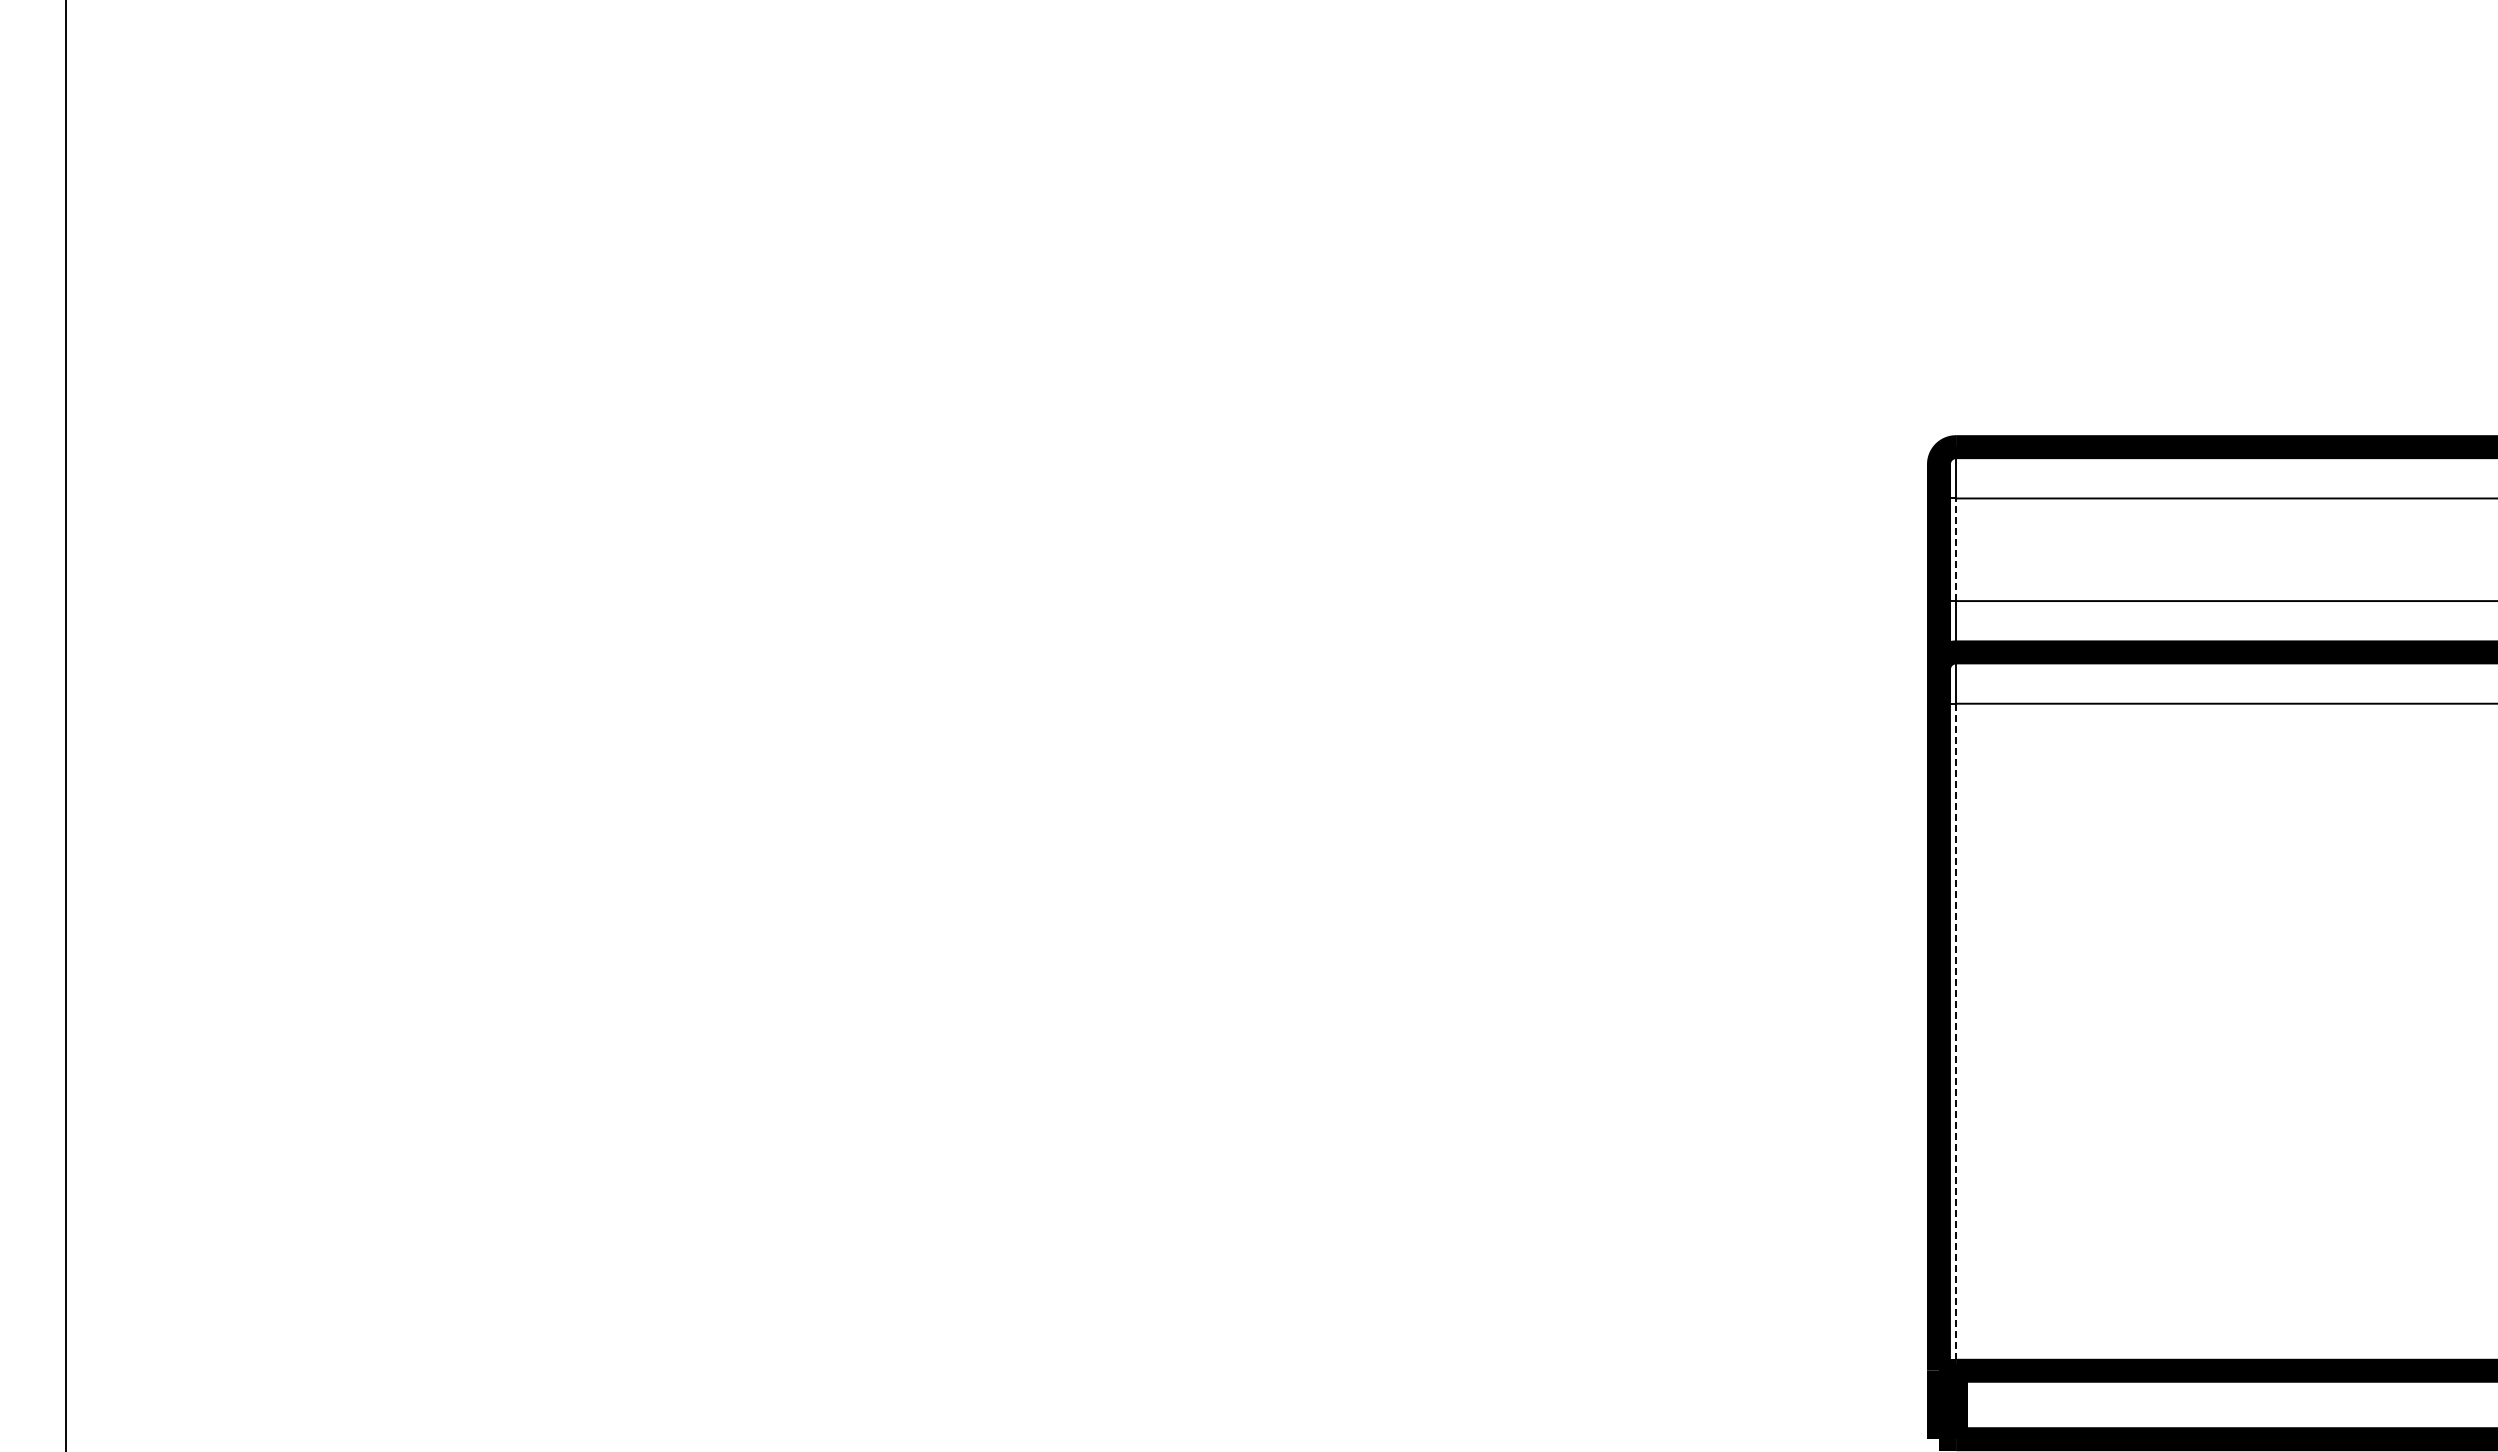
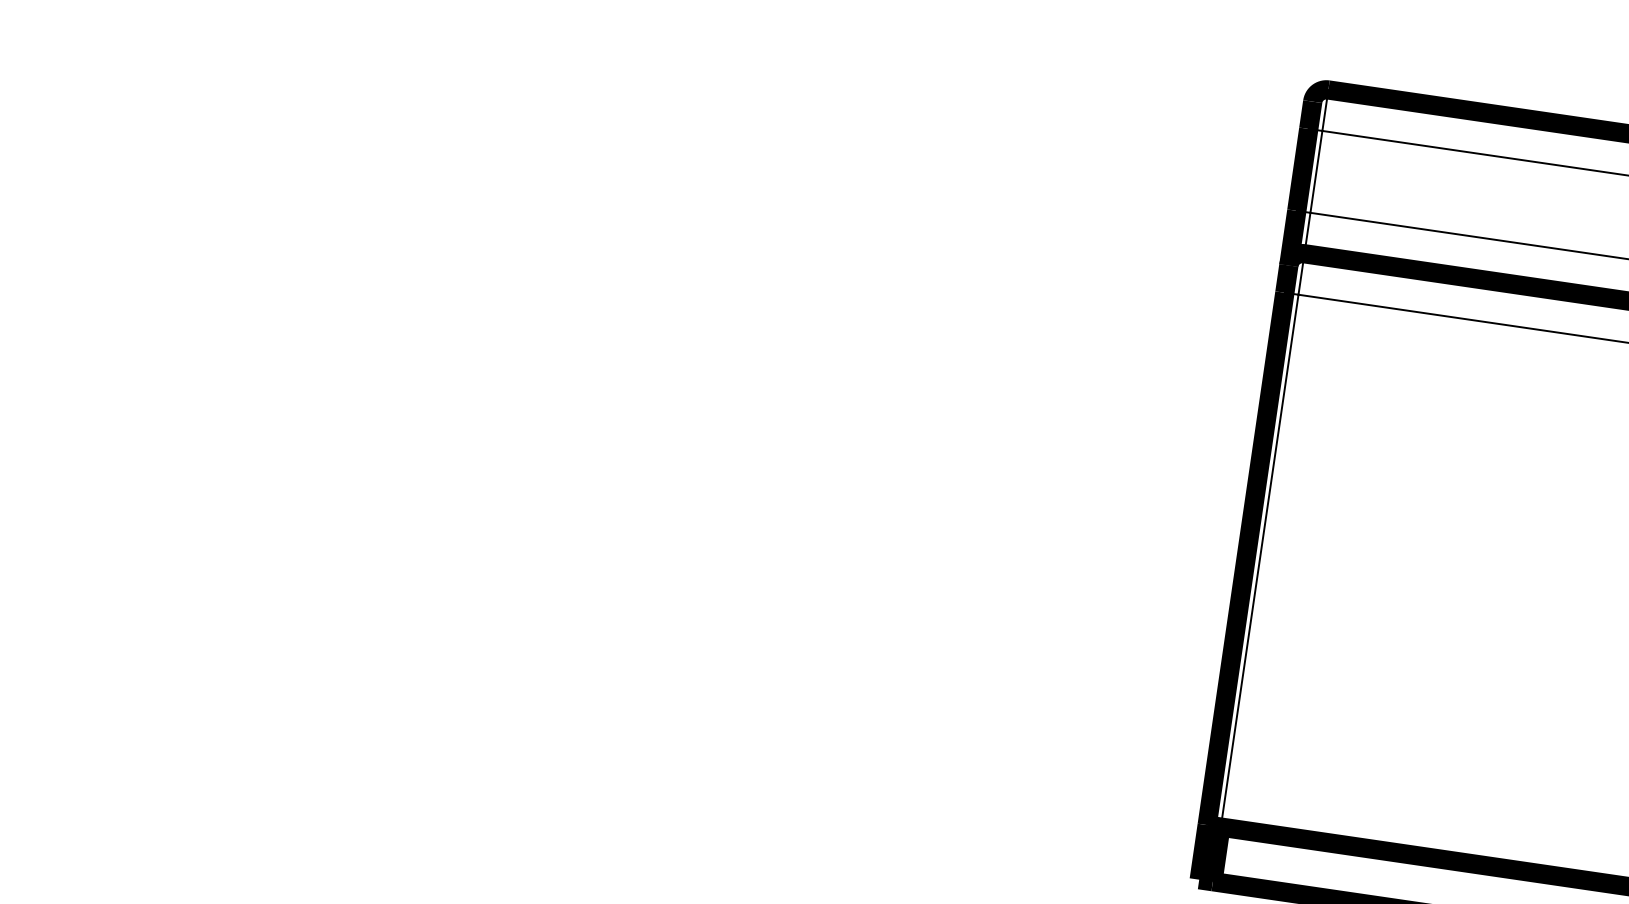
line: (1956, 549) -> (1316, 171), dashed -> solid
line: (1956, 1037) -> (1259, 561), dashed -> solid

